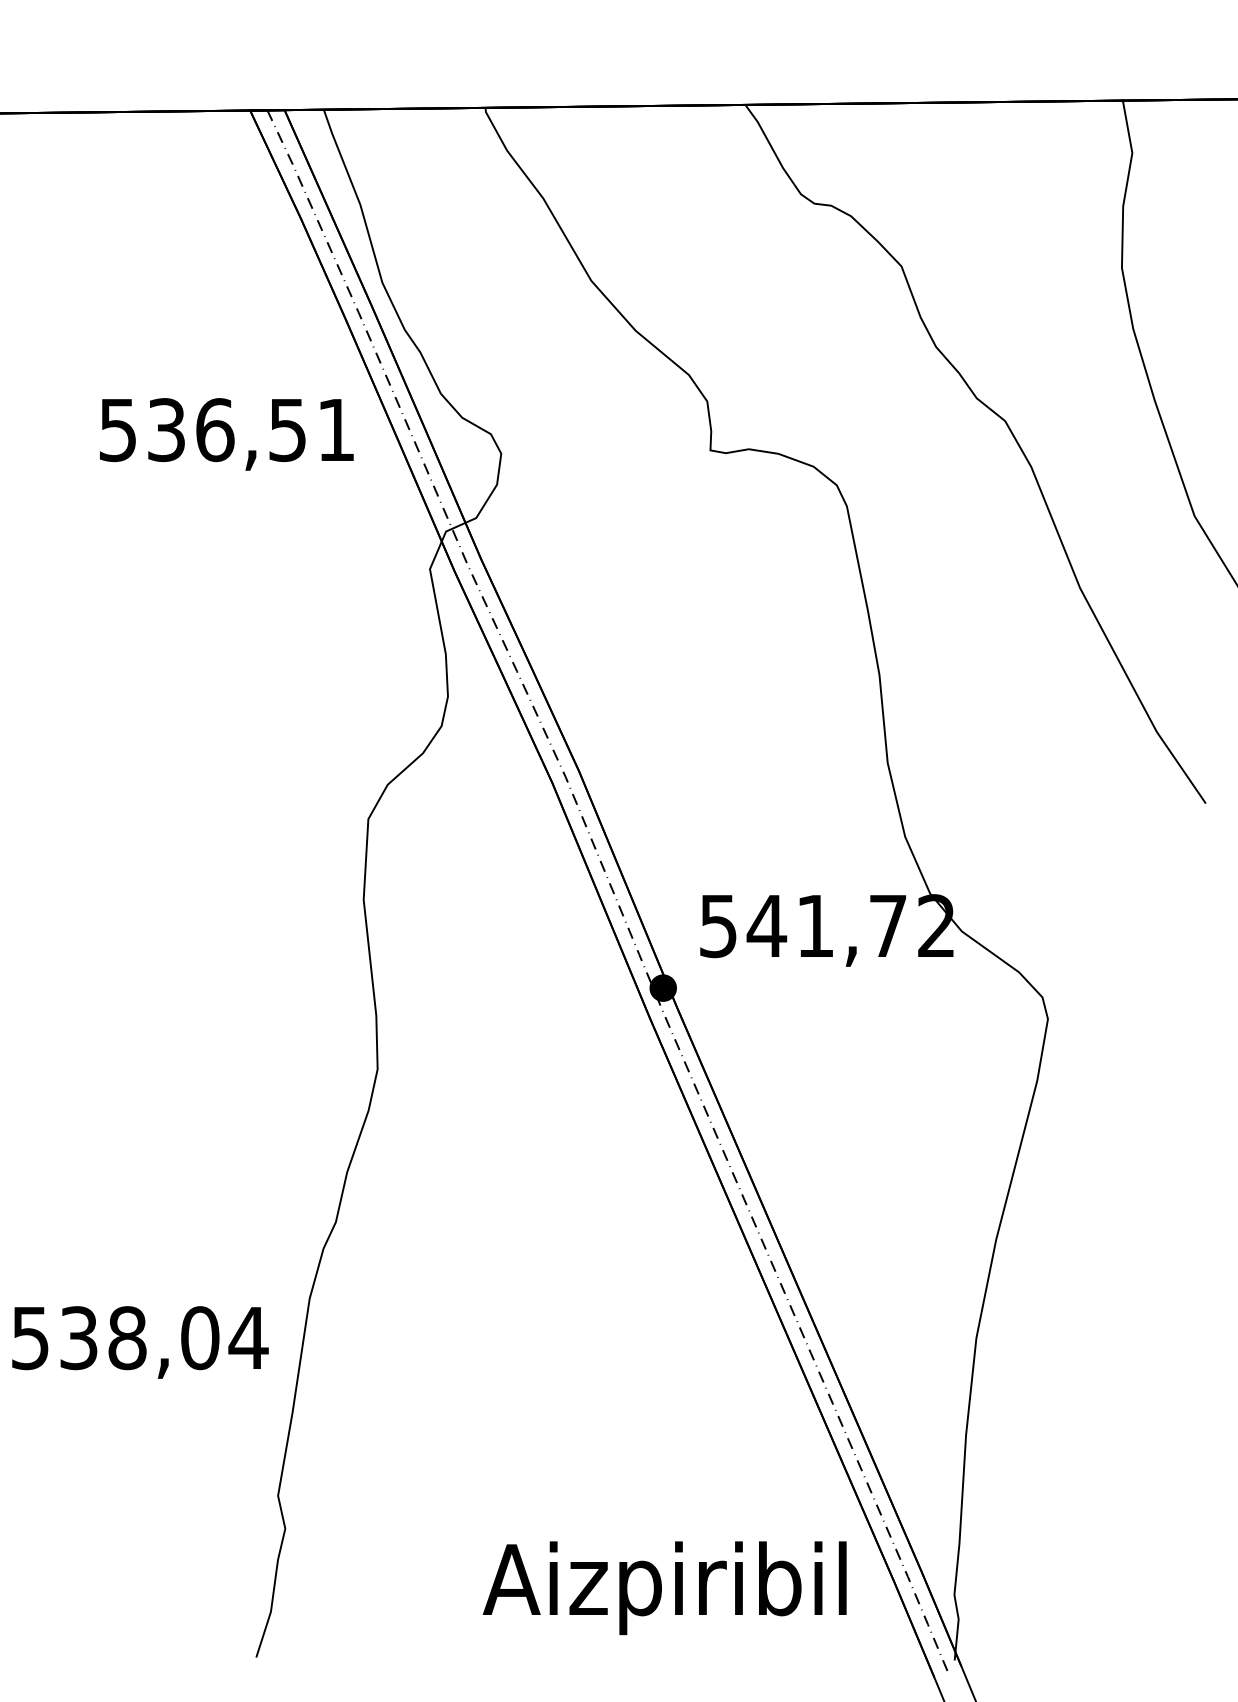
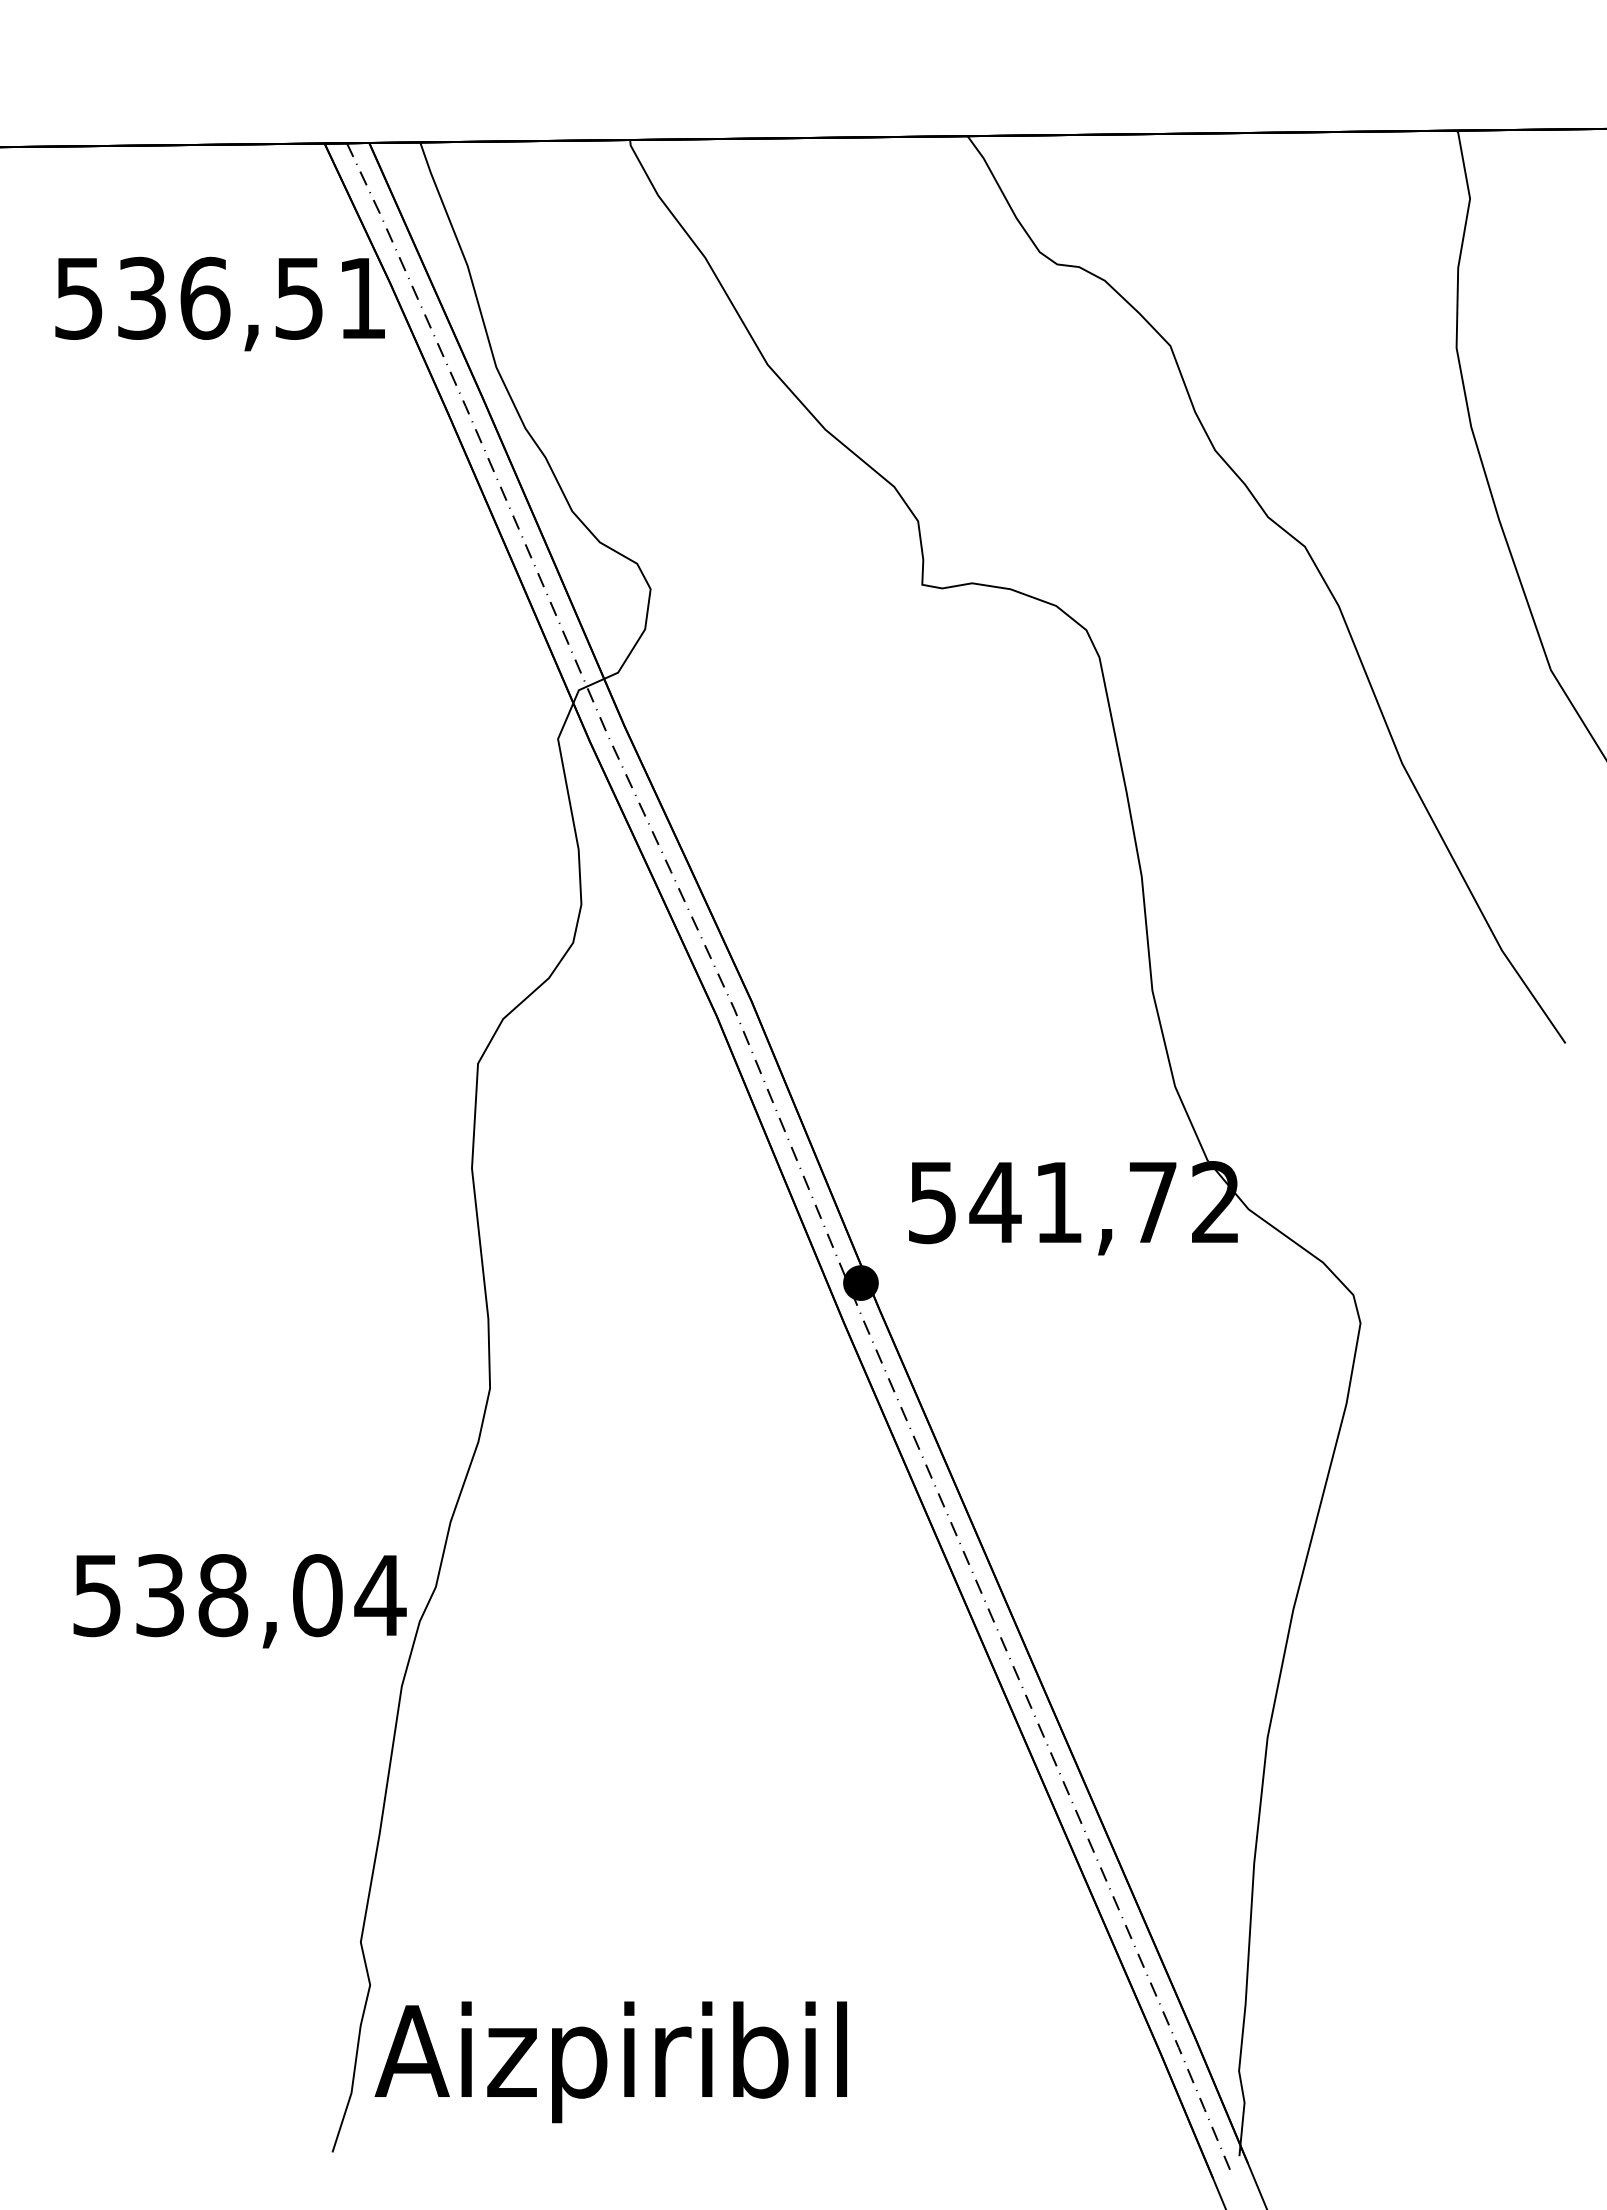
text: (226, 433) -> (219, 303), moved
text: (139, 1342) -> (239, 1601), moved
text: (664, 1588) -> (610, 2062), moved

